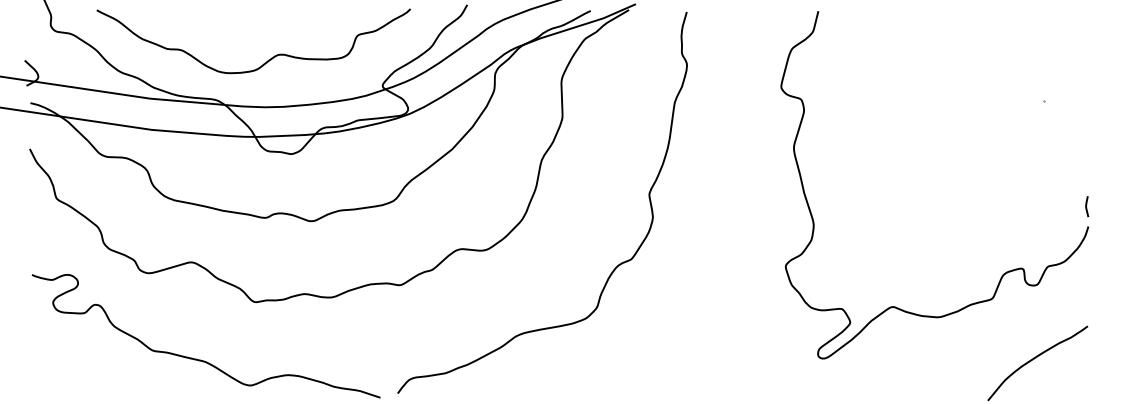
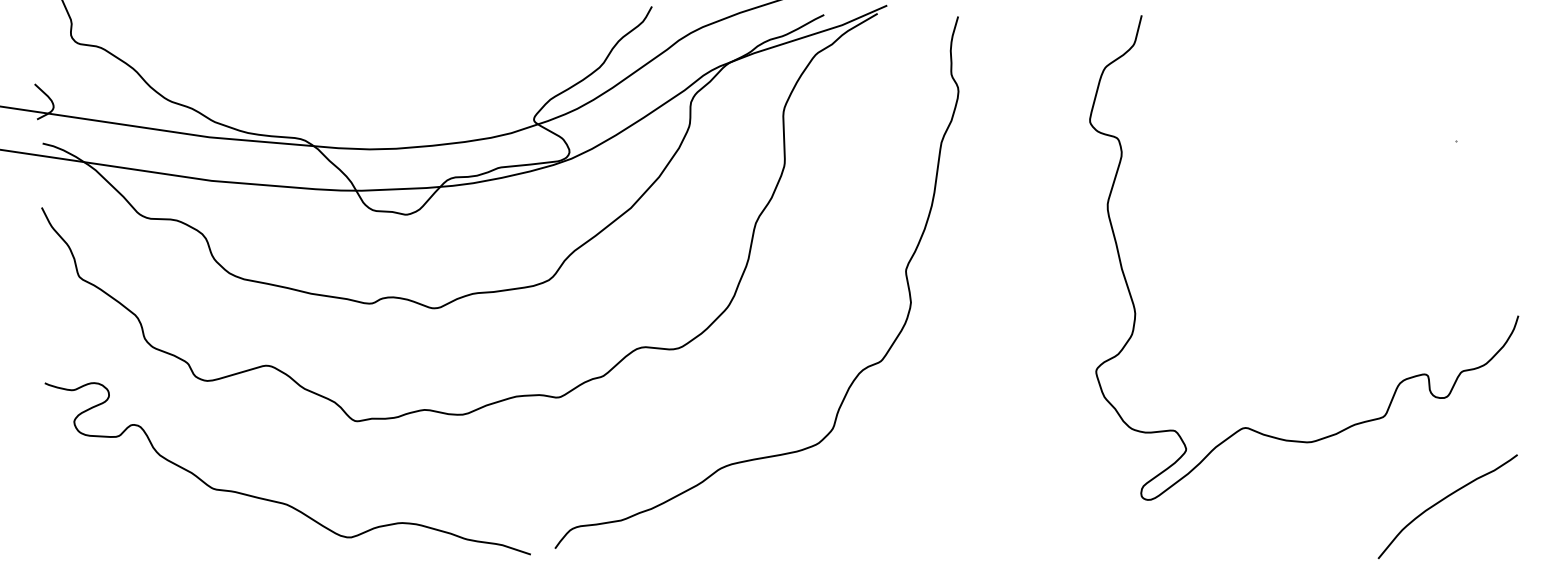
curve: (268, 60) -> (374, 83), removed
line: (1087, 206) -> (1516, 287), removed

